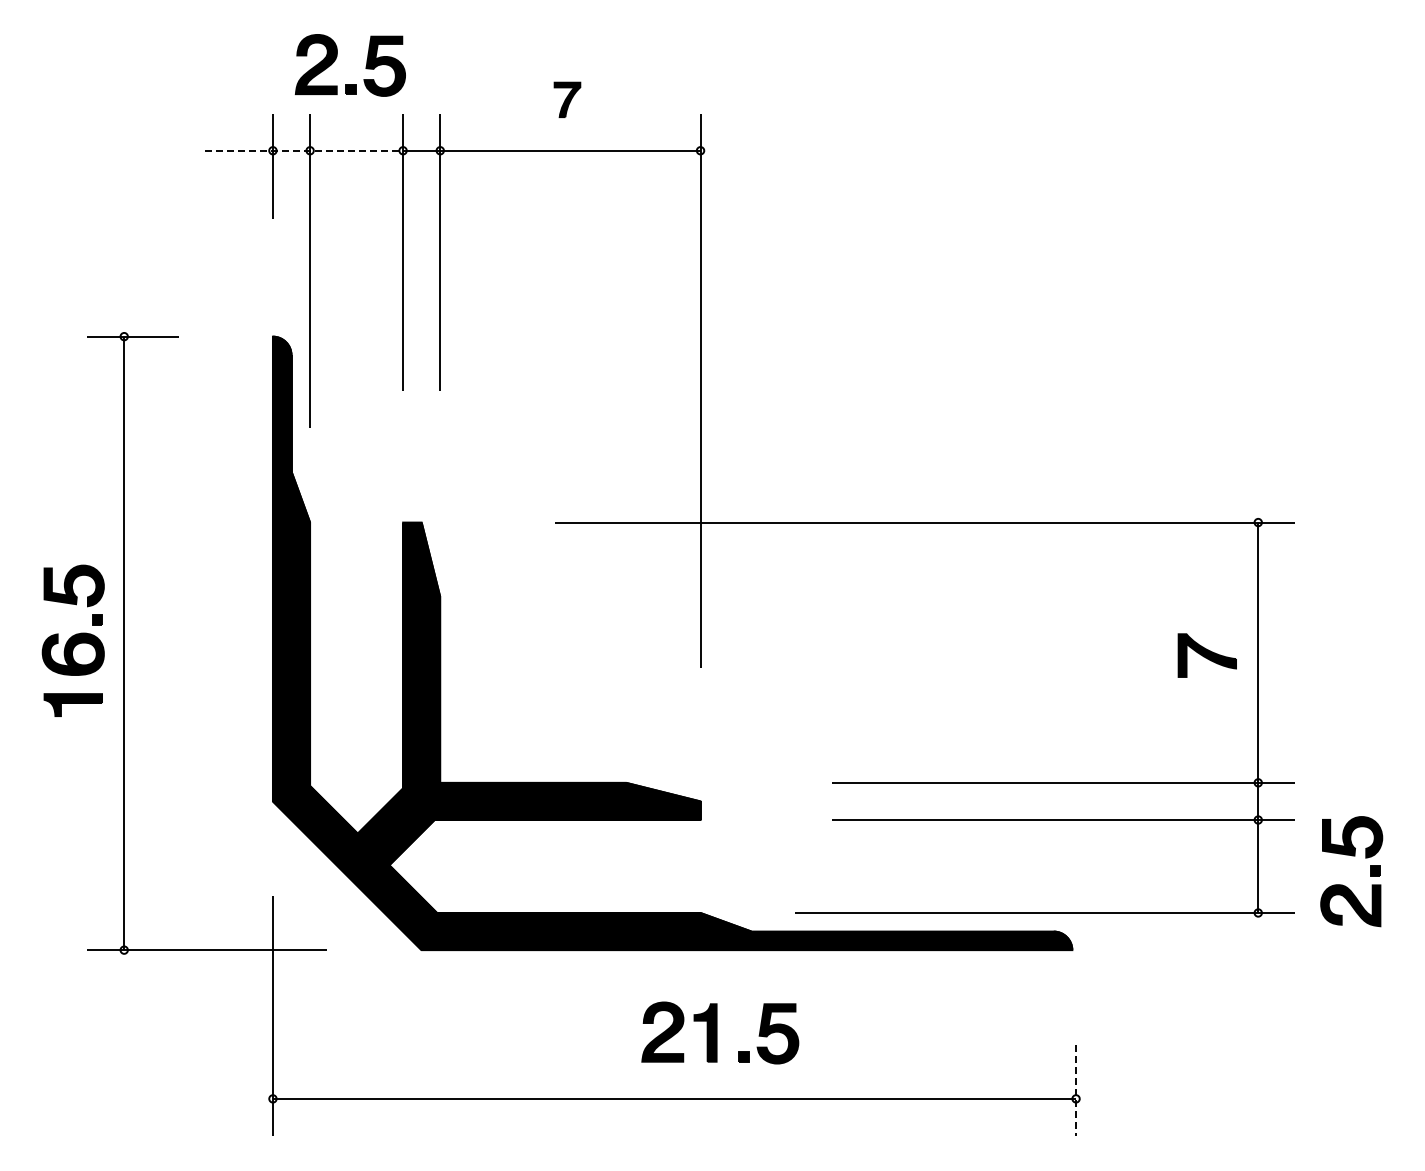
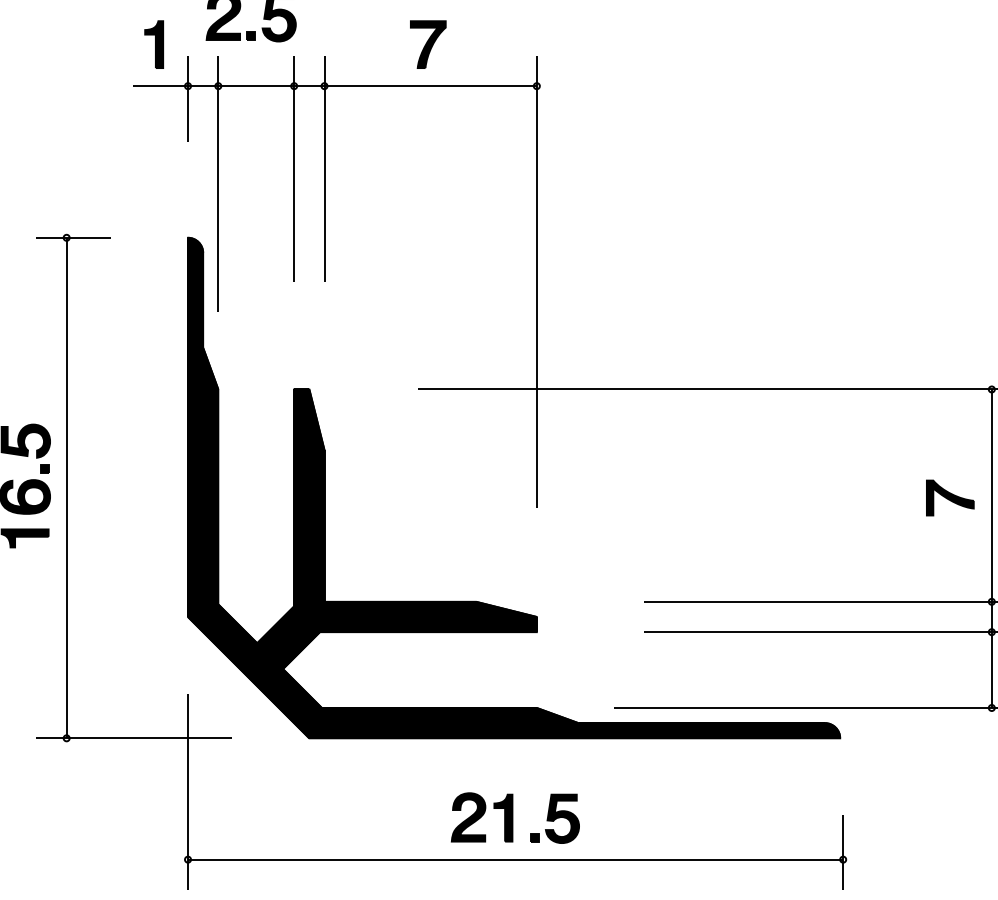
part: (231, 99) -> (154, 44), added
part: (567, 99) -> (428, 44), size x1.67
line: (304, 150) -> (213, 85), dashed -> solid
part: (720, 1032) -> (515, 817), moved
line: (1076, 1090) -> (843, 852), dashed -> solid

